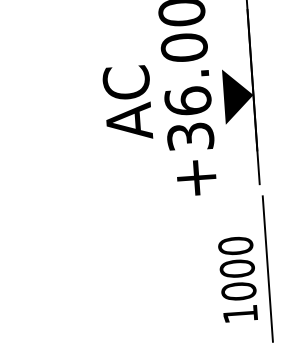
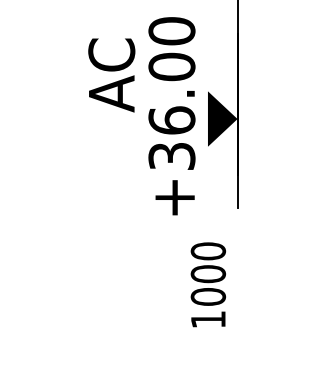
text: (127, 103) -> (111, 75), moved
line: (267, 268) -> (239, 293), removed
text: (238, 279) -> (208, 284), moved

